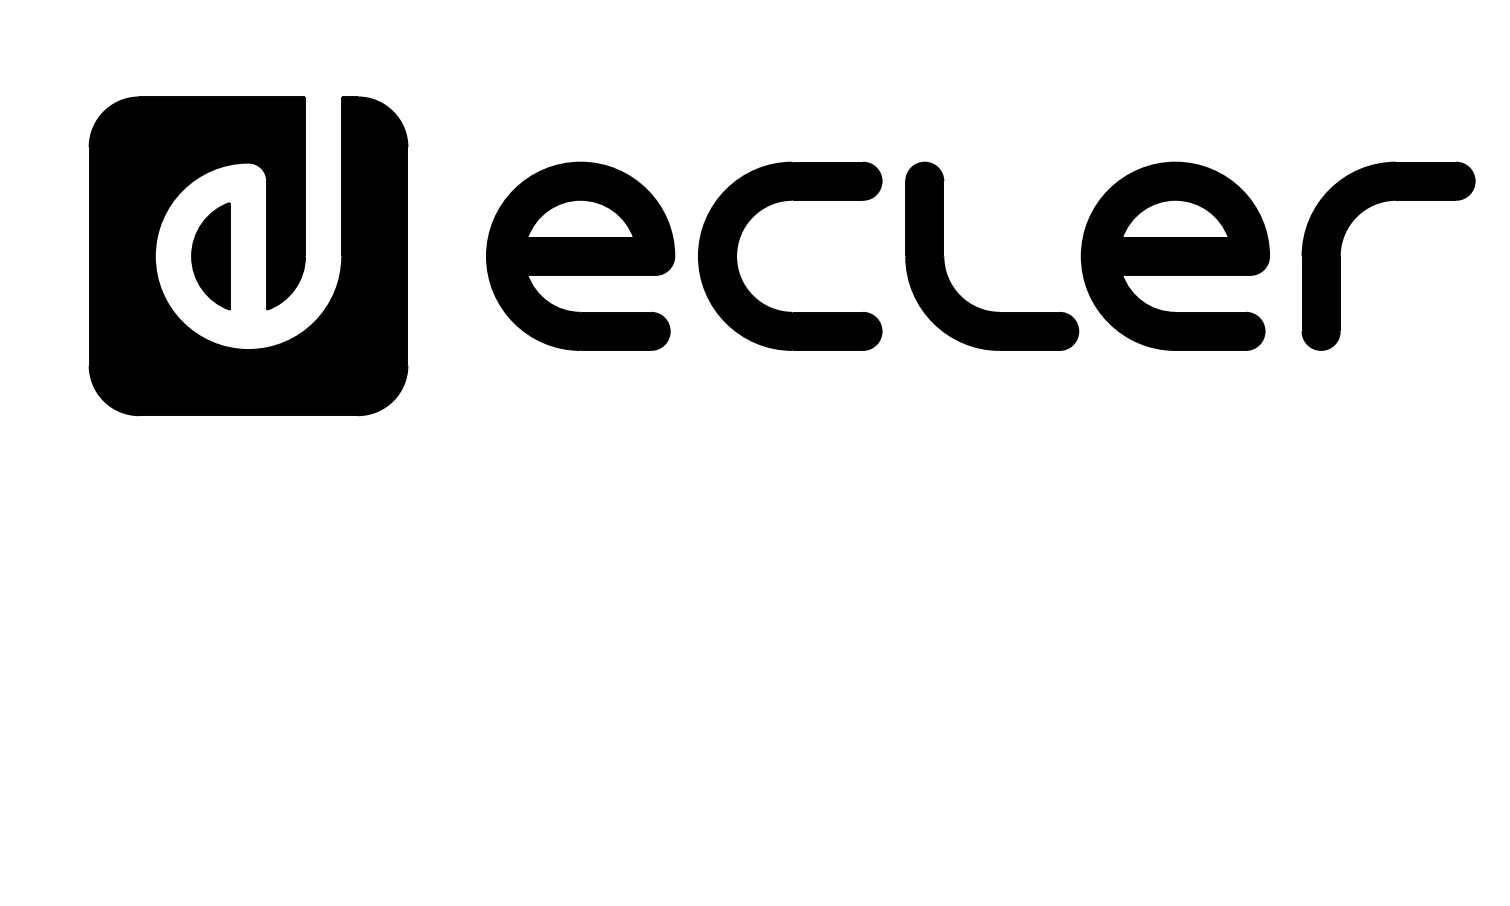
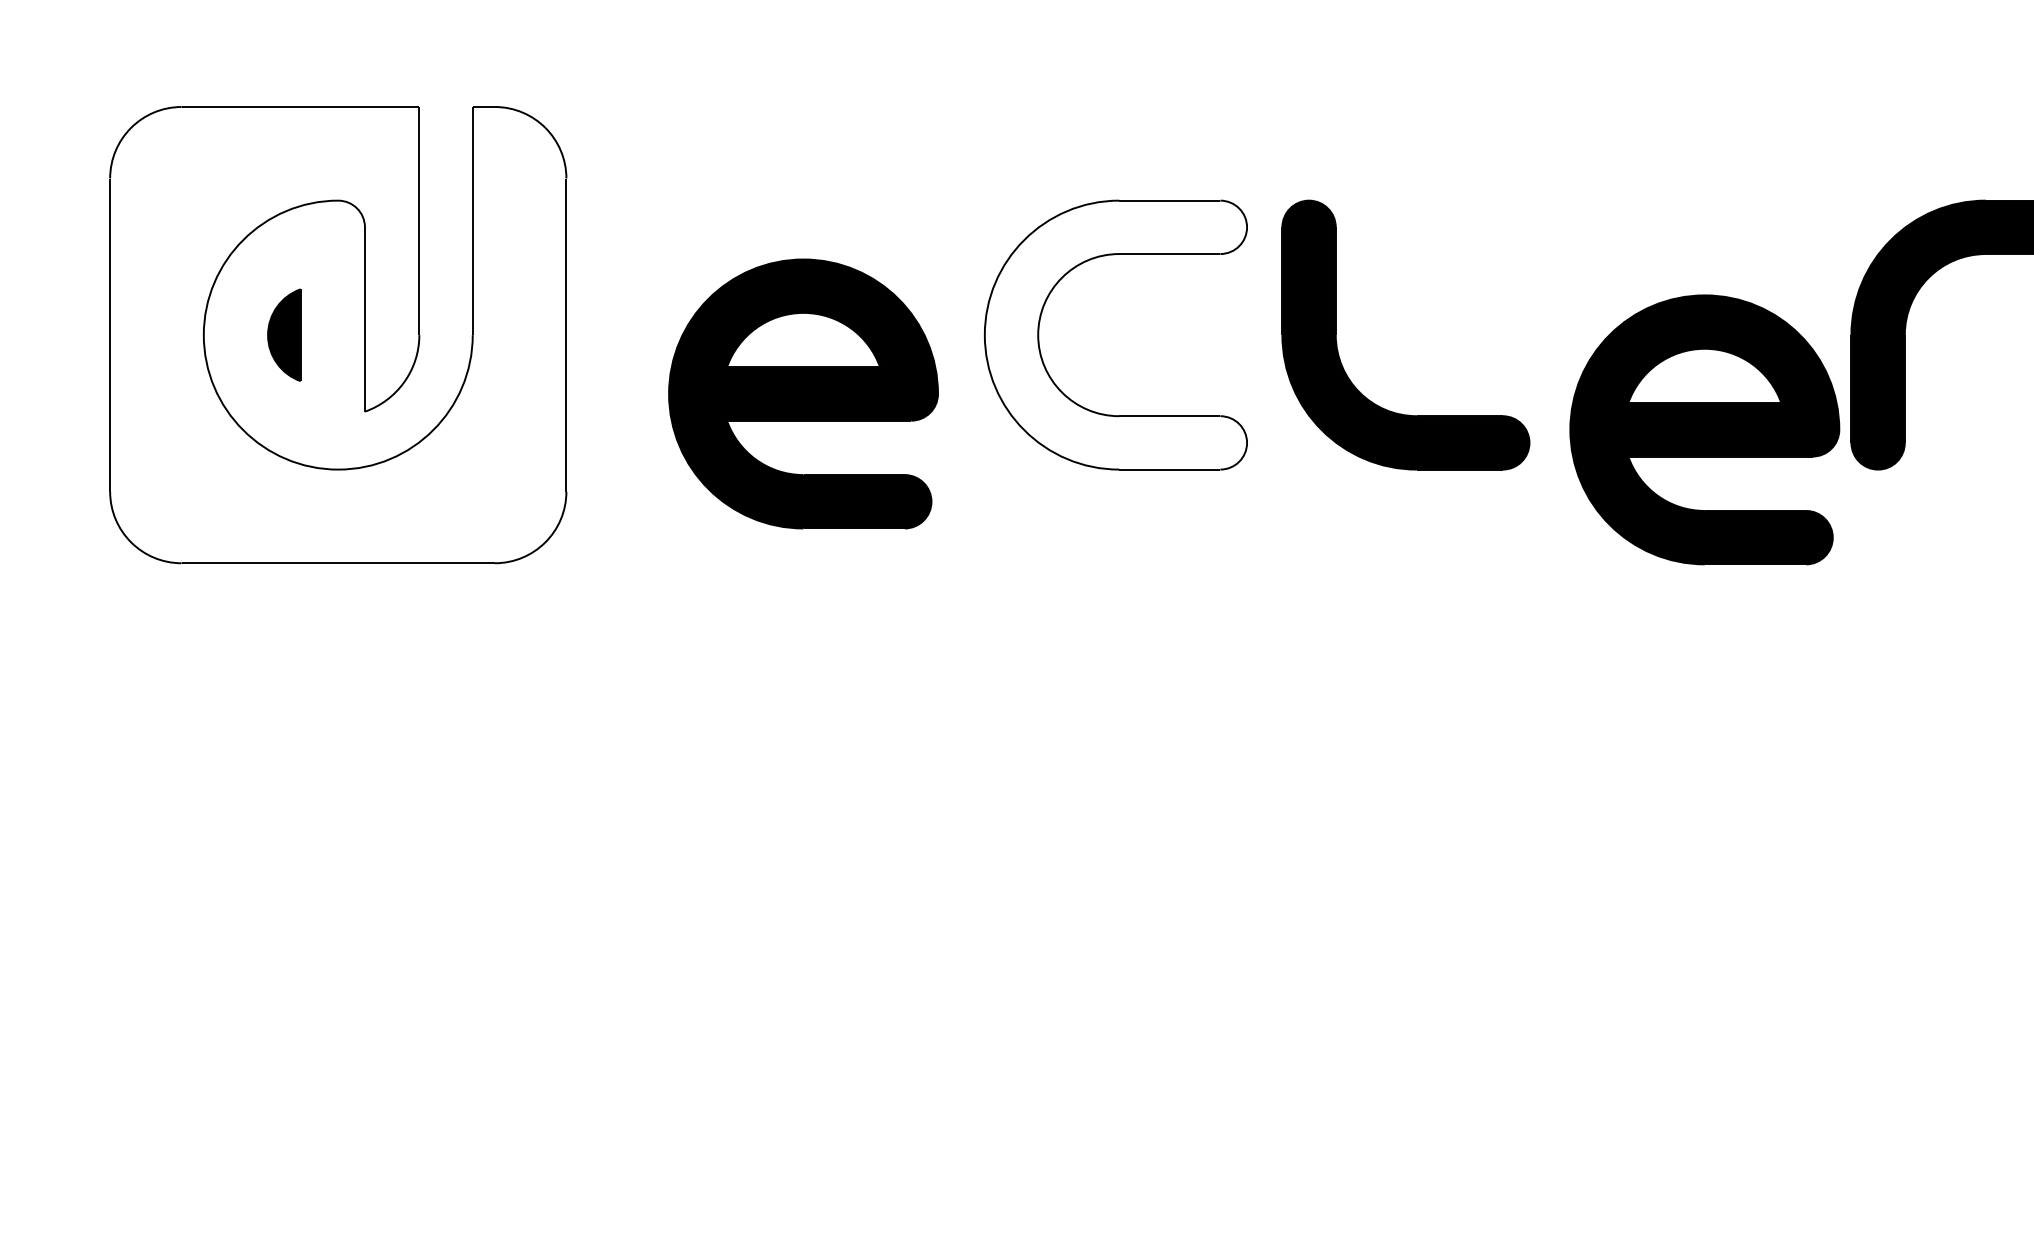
part: (580, 255) -> (803, 392), moved
fill: (789, 255) -> (1114, 333), removed
part: (1174, 255) -> (1703, 428), moved
part: (210, 256) -> (283, 335), size x0.6
fill: (248, 256) -> (338, 335), removed

